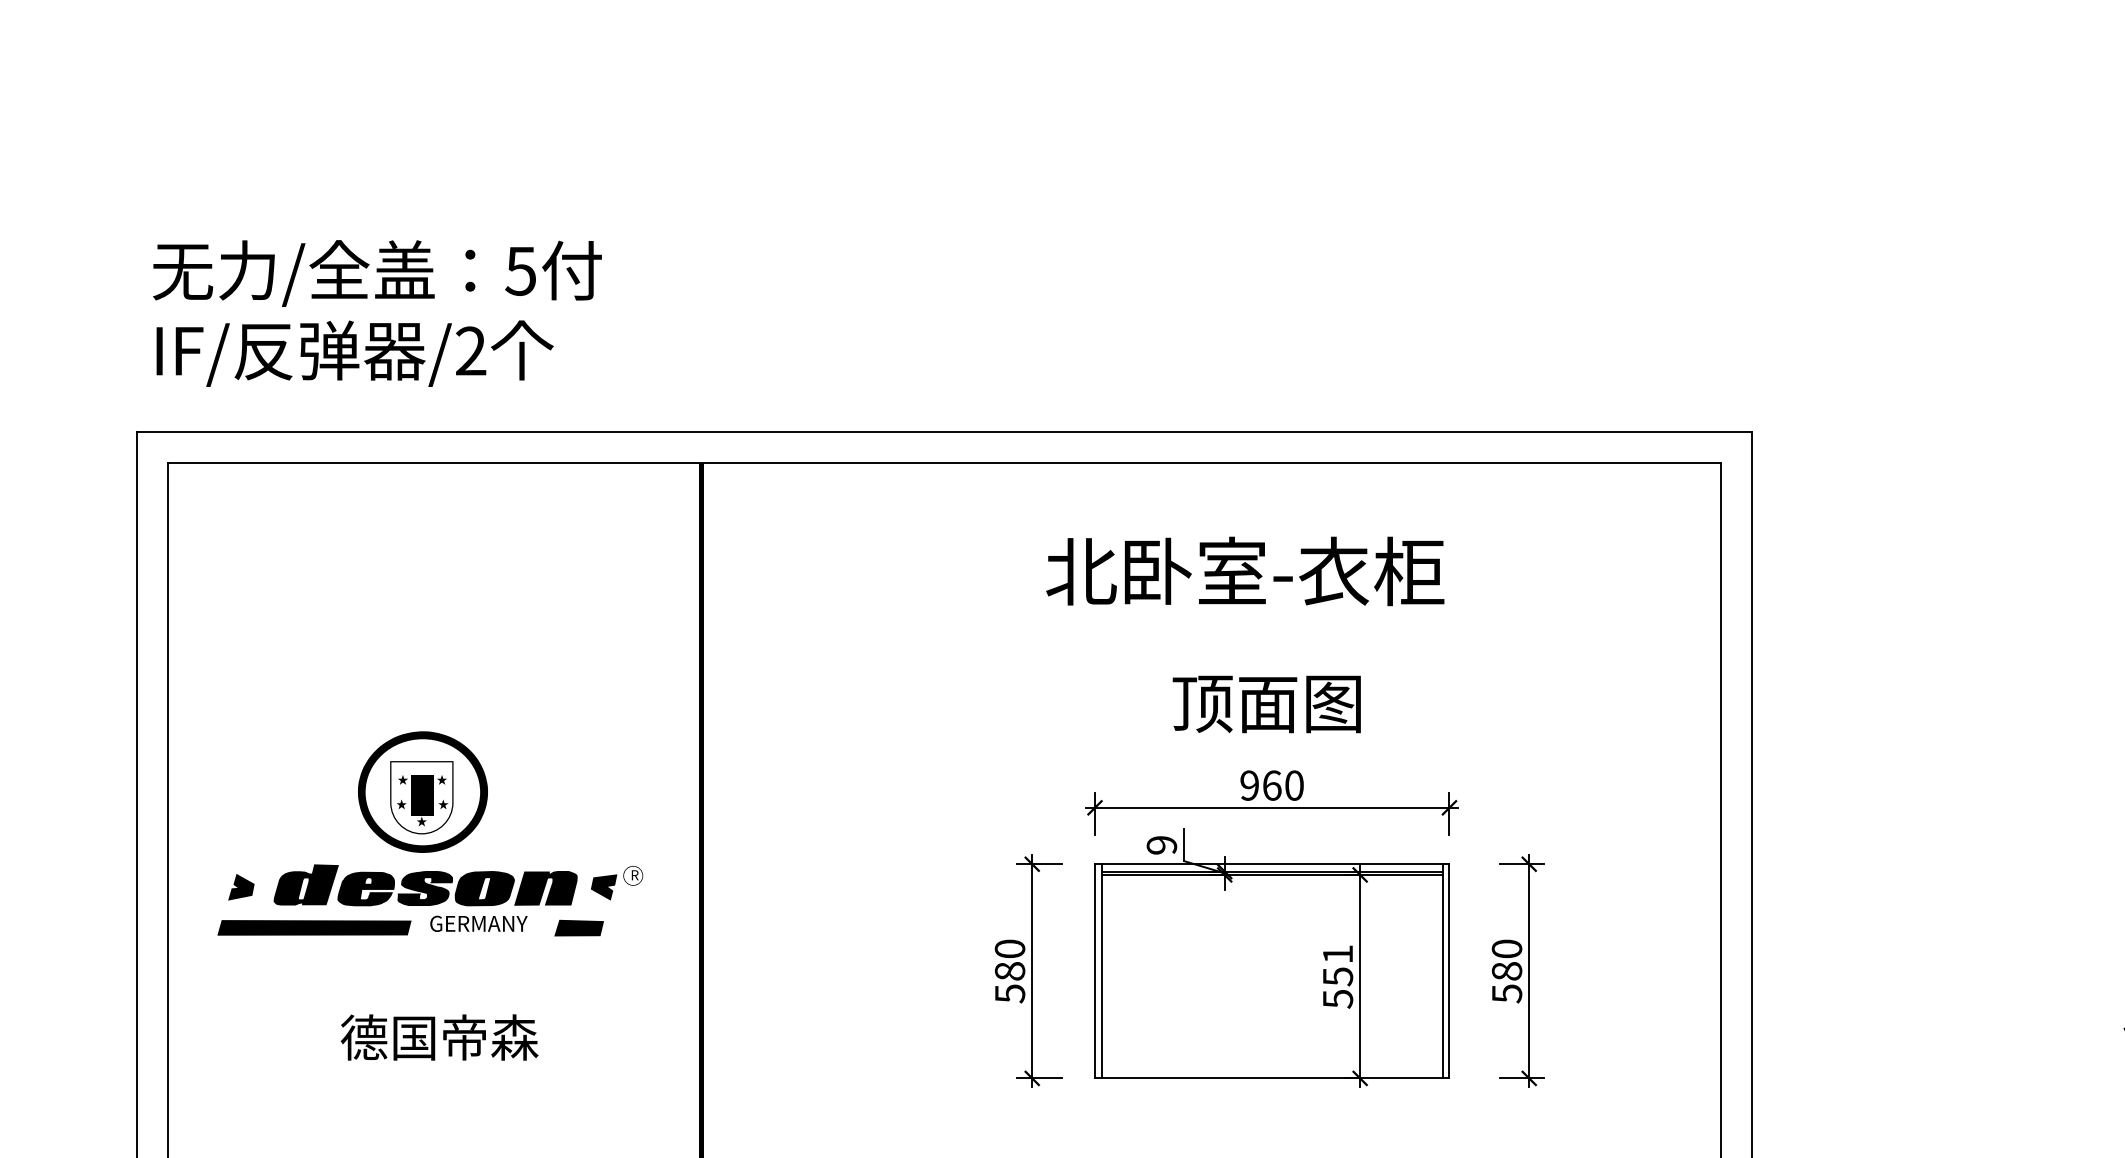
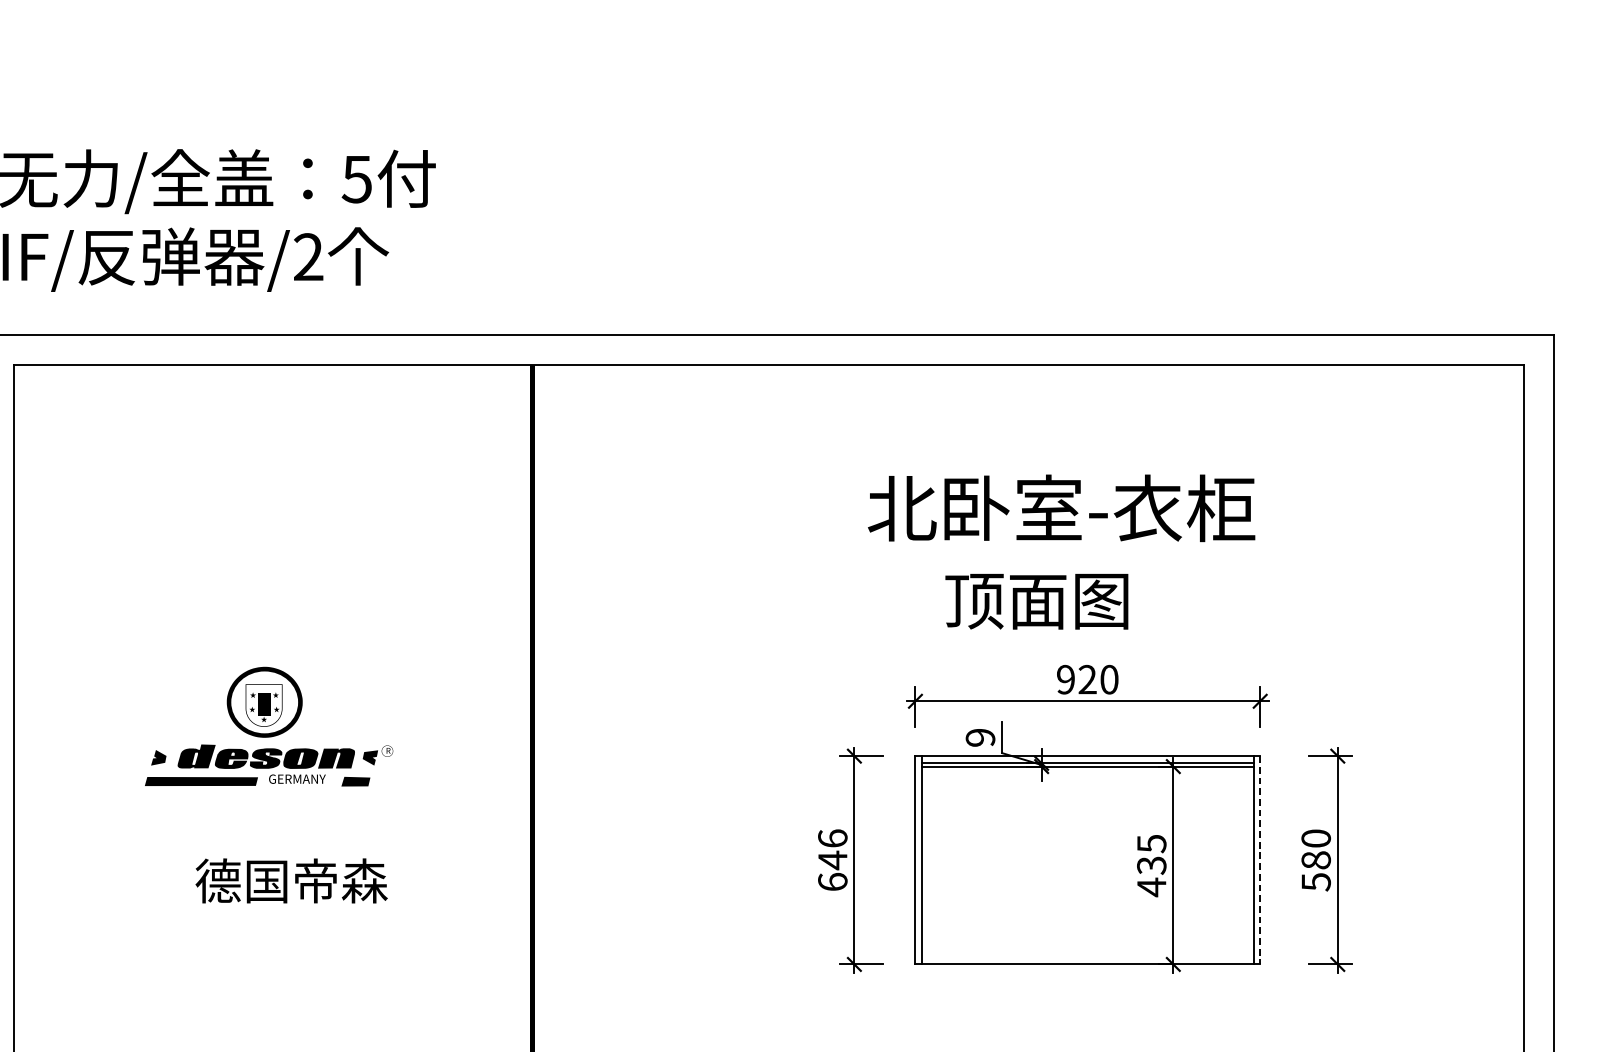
text: (1245, 571) -> (1061, 508), moved
text: (1266, 704) -> (1036, 601), moved
text: (1271, 785) -> (1087, 679), 960 -> 920
part: (430, 833) -> (269, 726), size x0.6
text: (1009, 971) -> (832, 860), 580 -> 646
line: (1449, 971) -> (1260, 860), solid -> dashed
text: (1337, 977) -> (1151, 866), 551 -> 435
text: (439, 1037) -> (291, 880), moved

